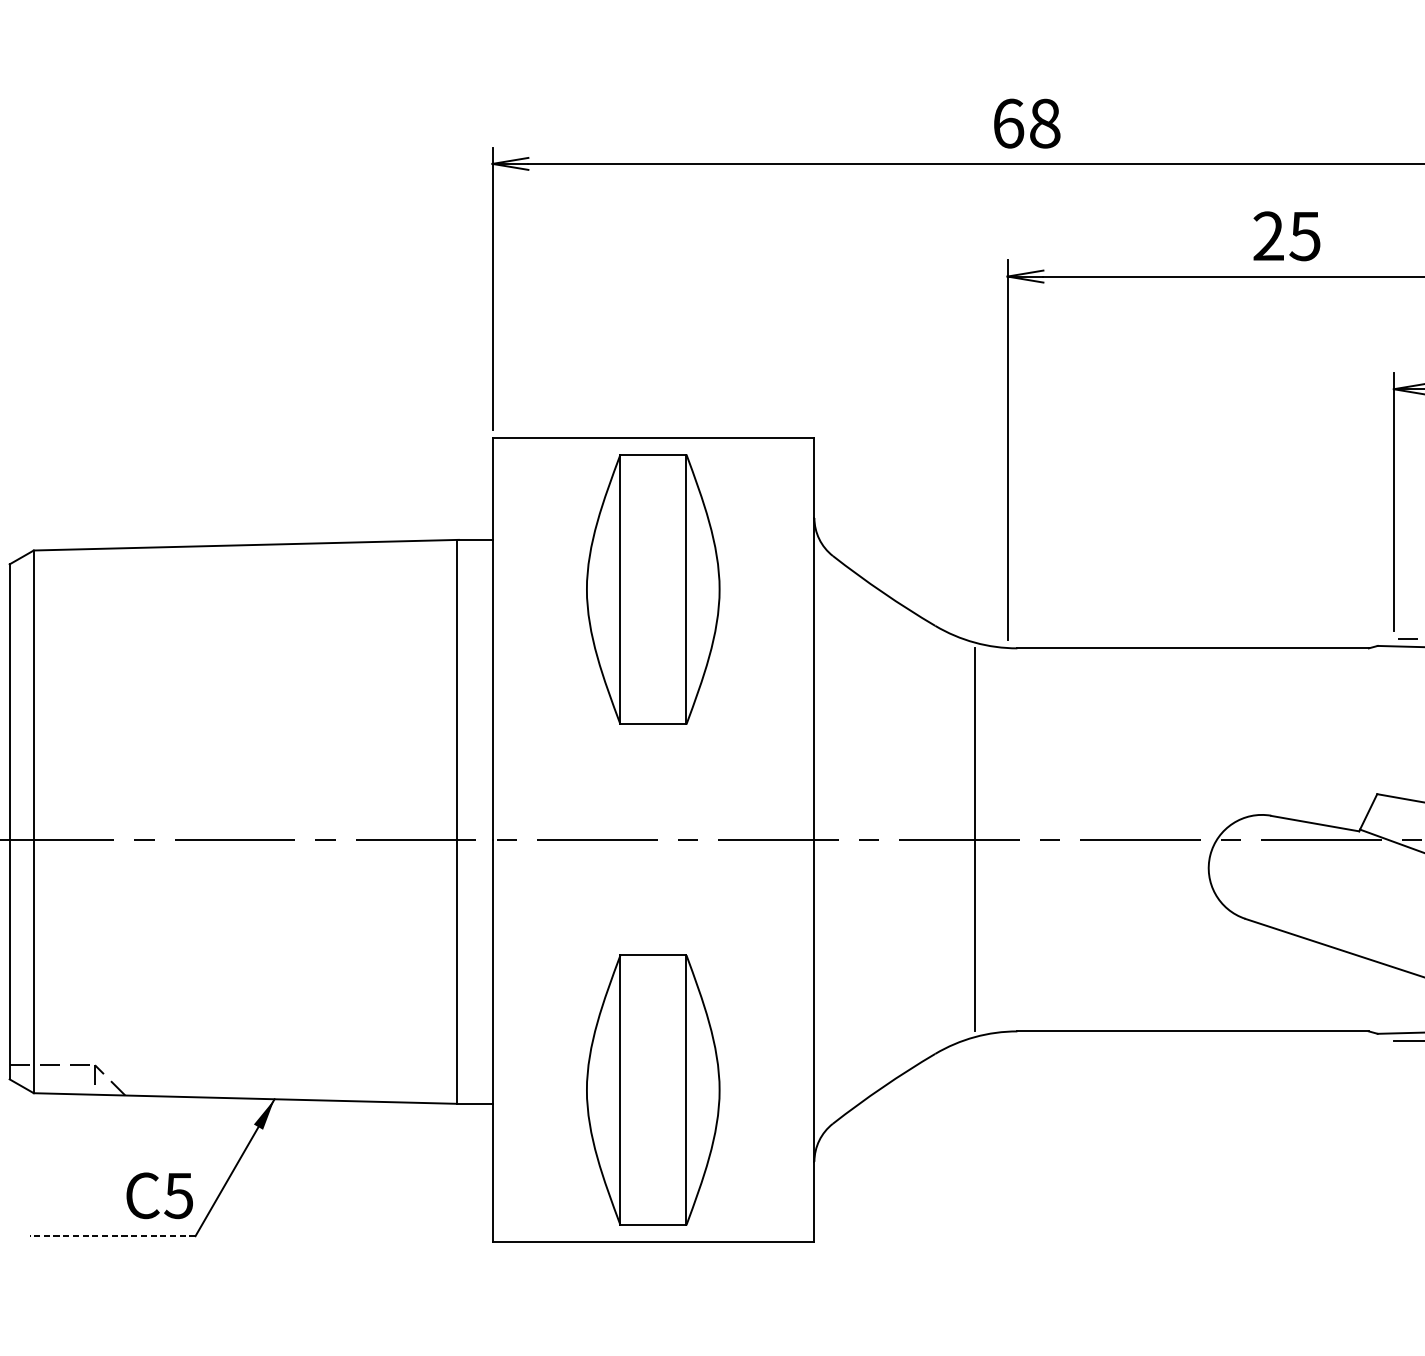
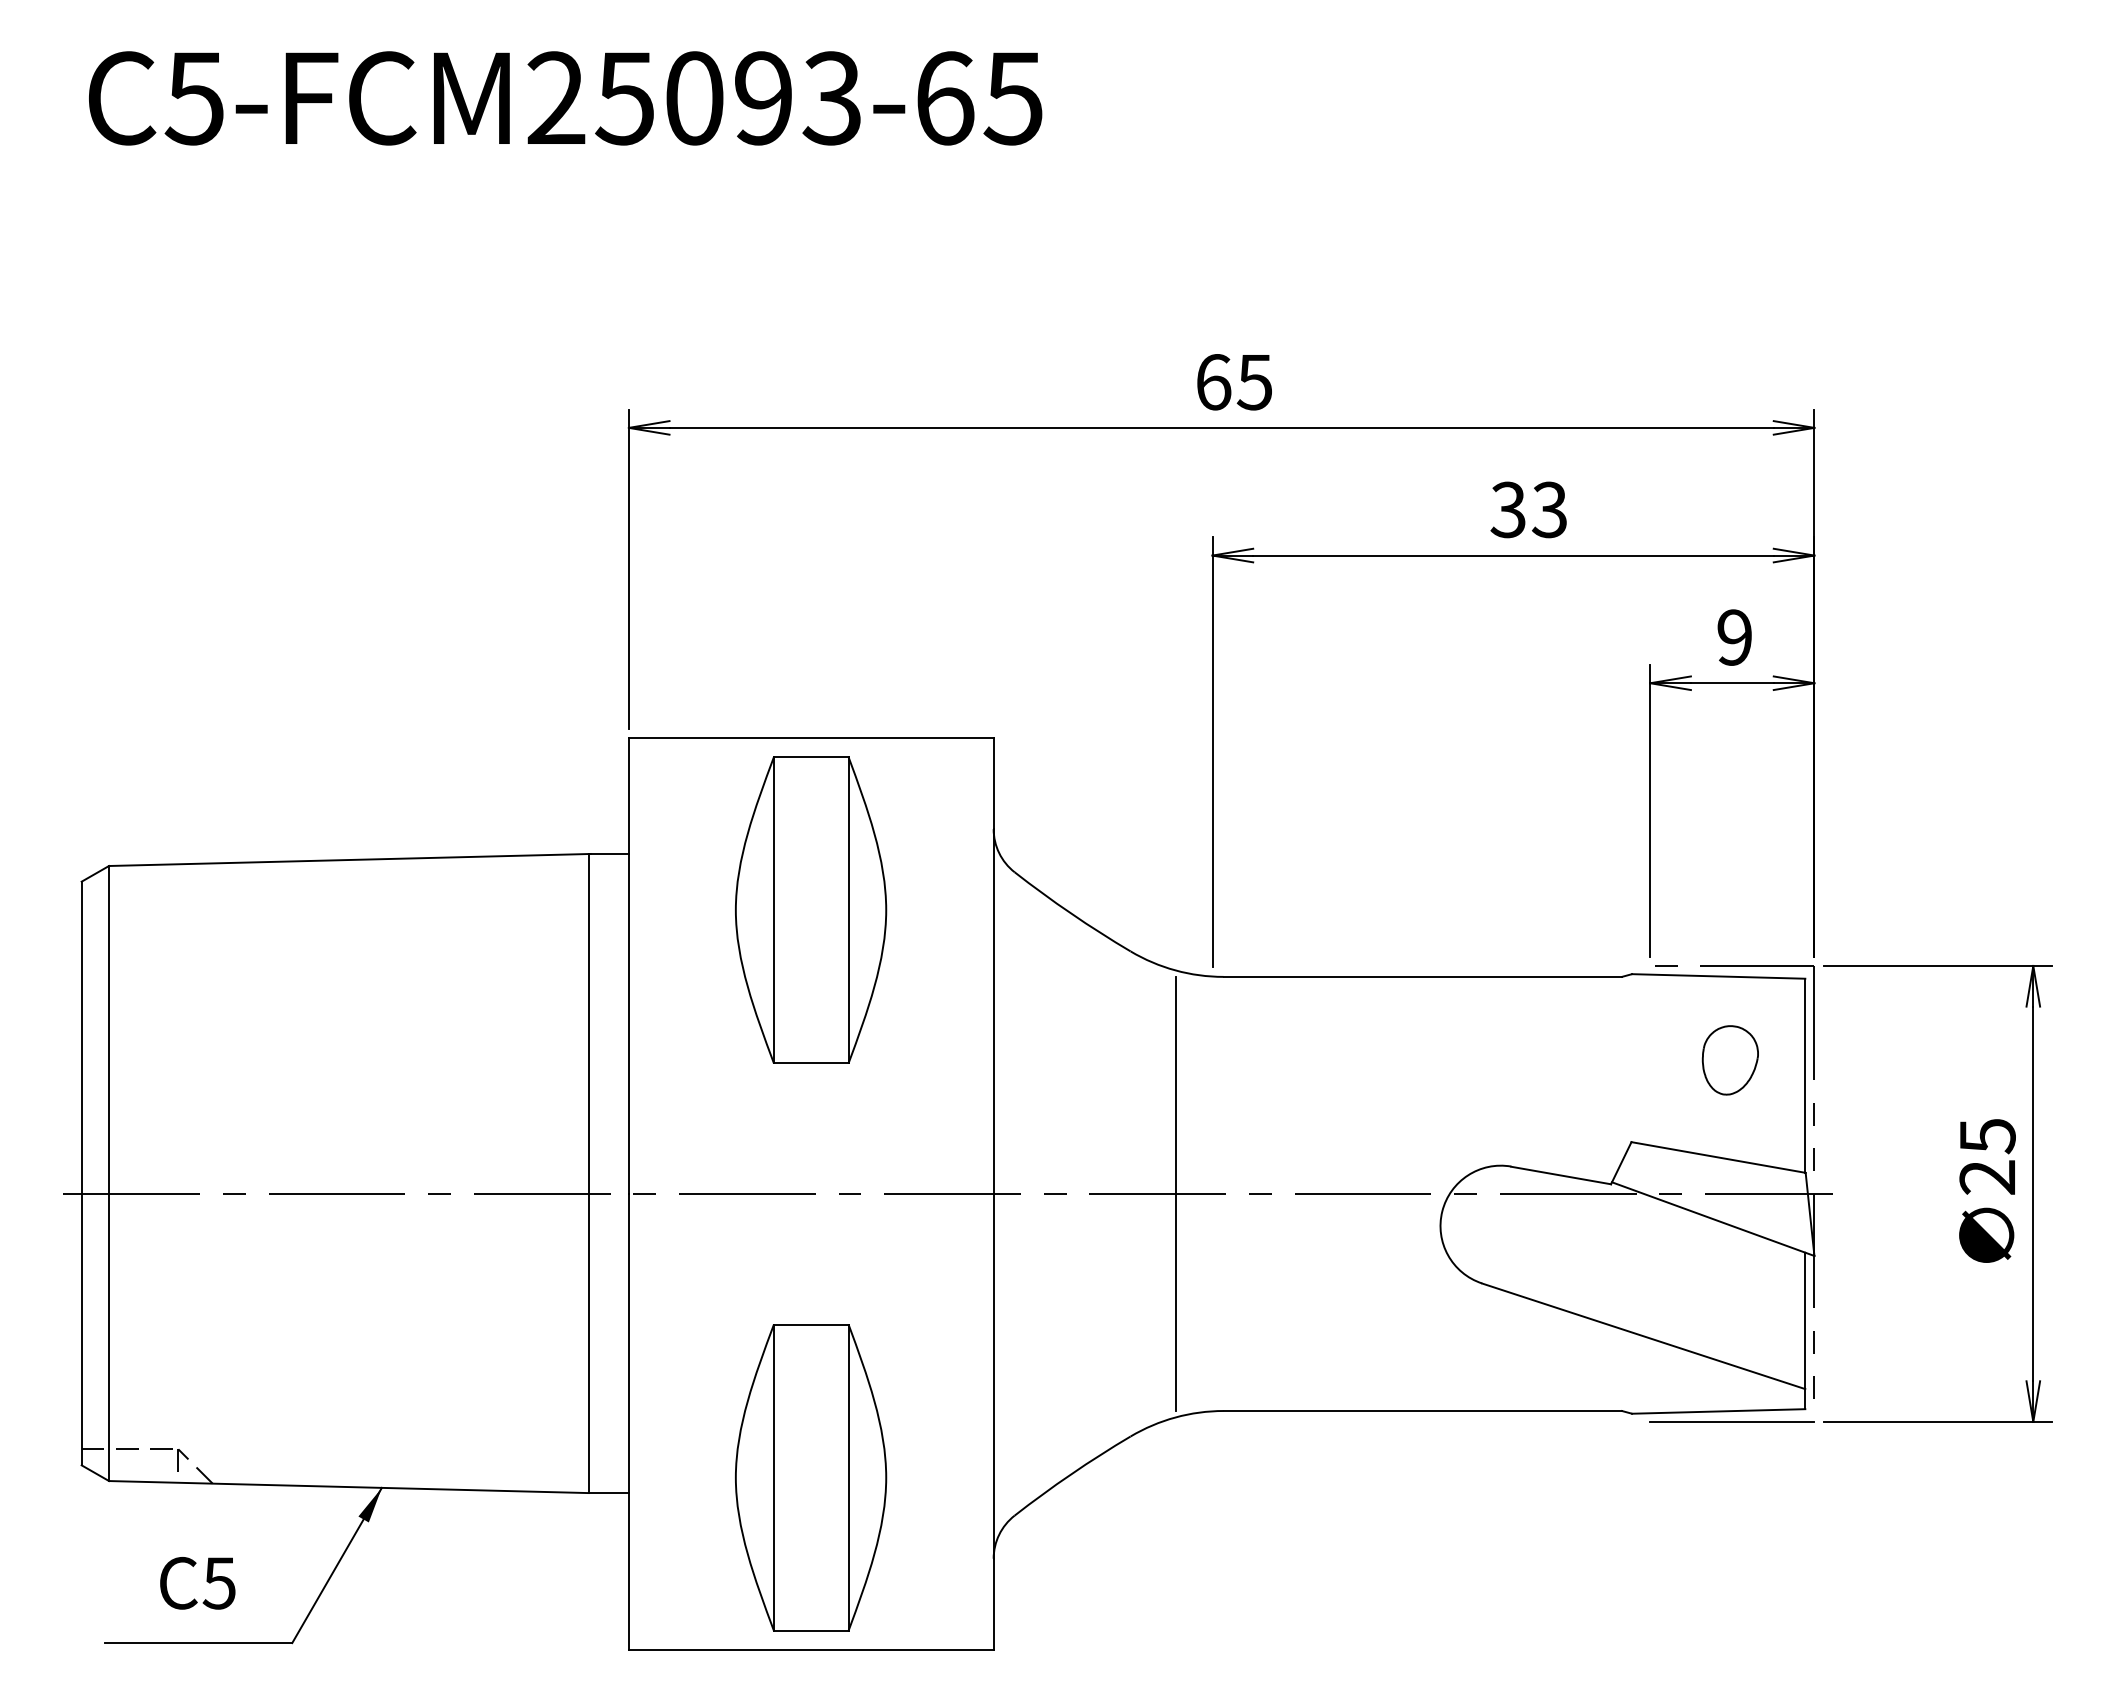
text: (1044, 123) -> (1254, 382), 68 -> 65
text: (1286, 235) -> (1528, 509), 25 -> 33
text: (159, 1195) -> (197, 1583), moved
line: (112, 1236) -> (198, 1643), dashed -> solid

